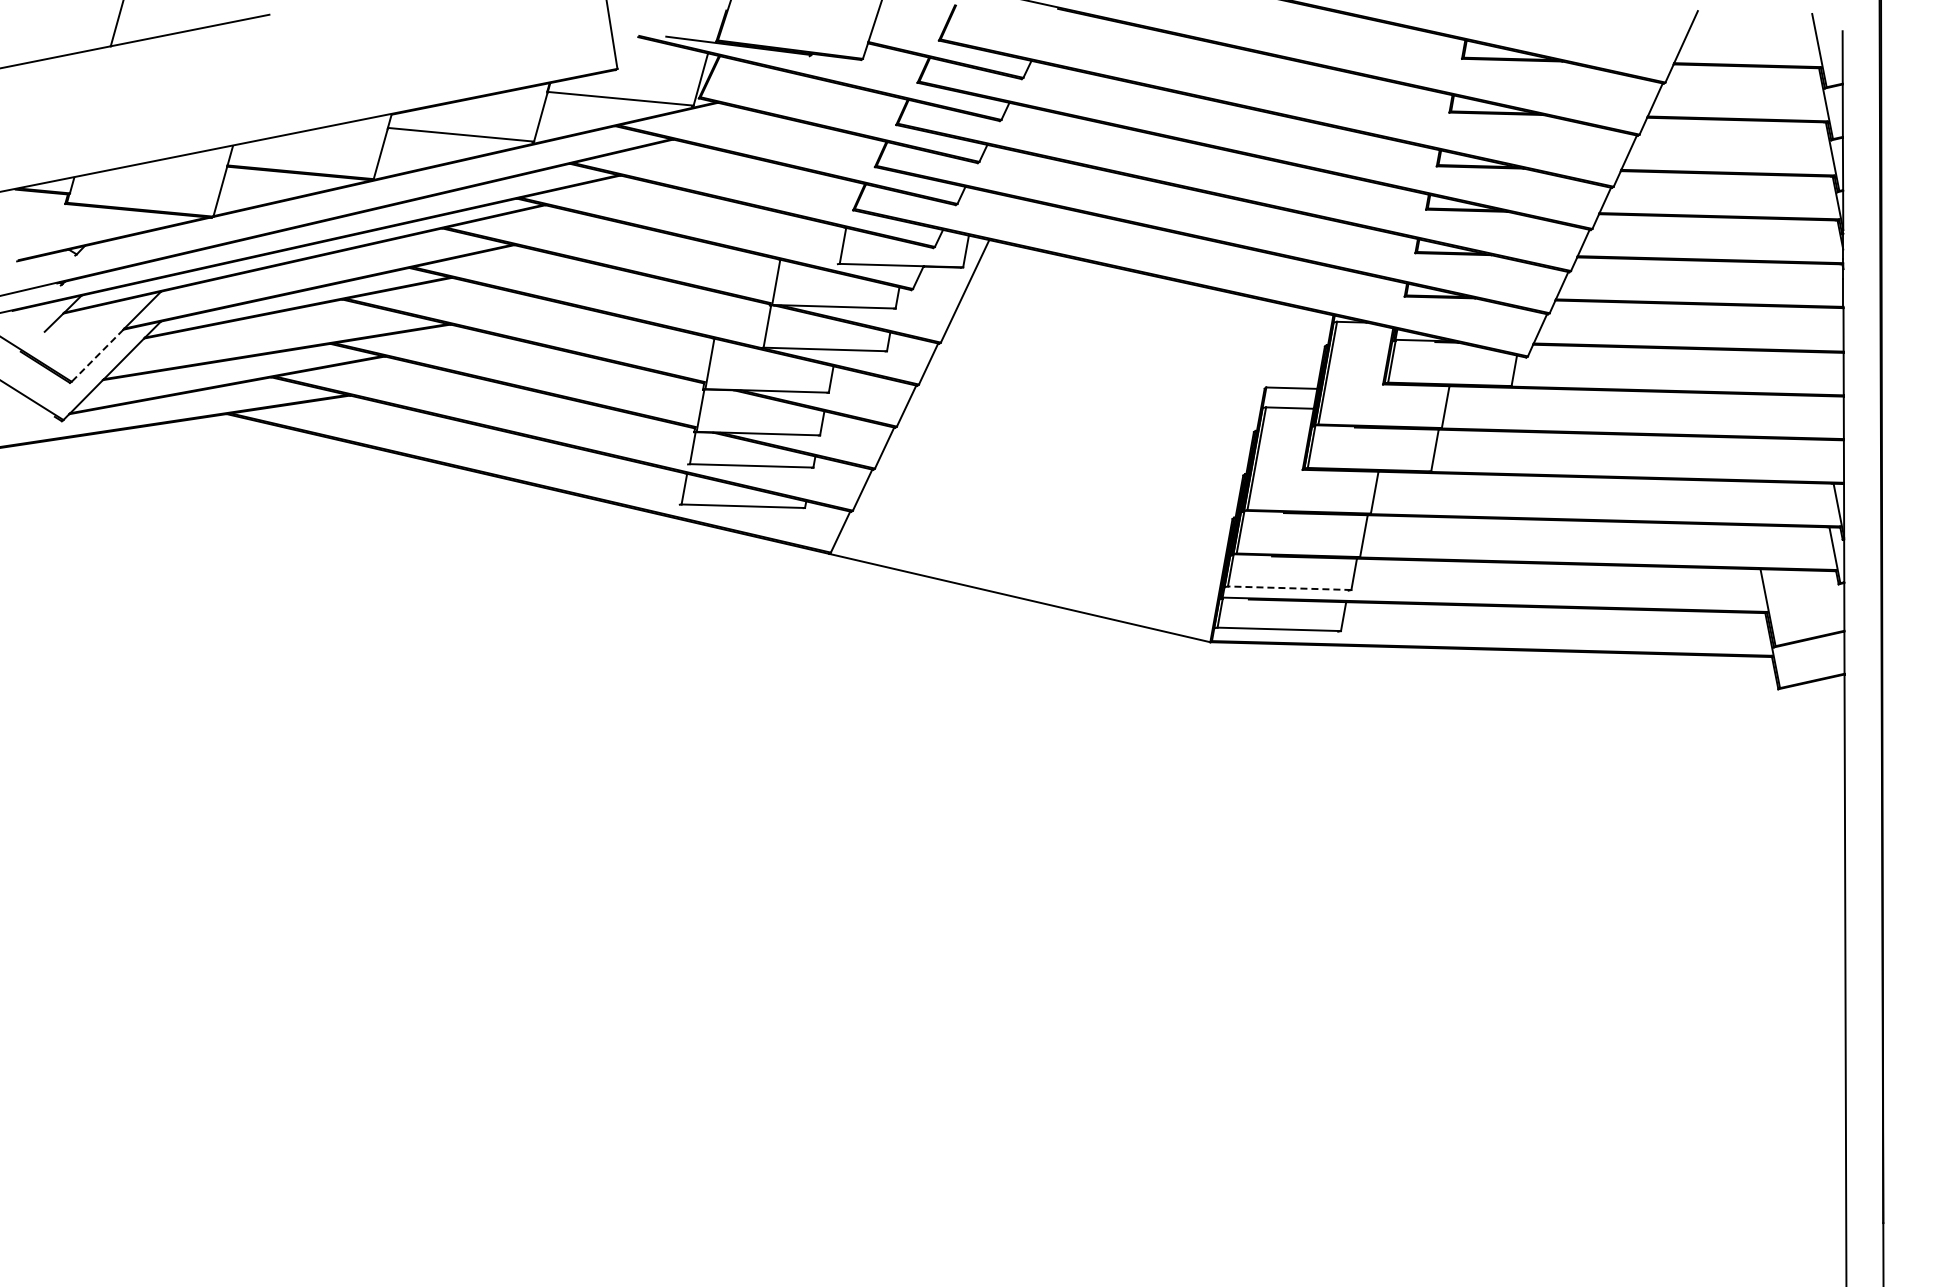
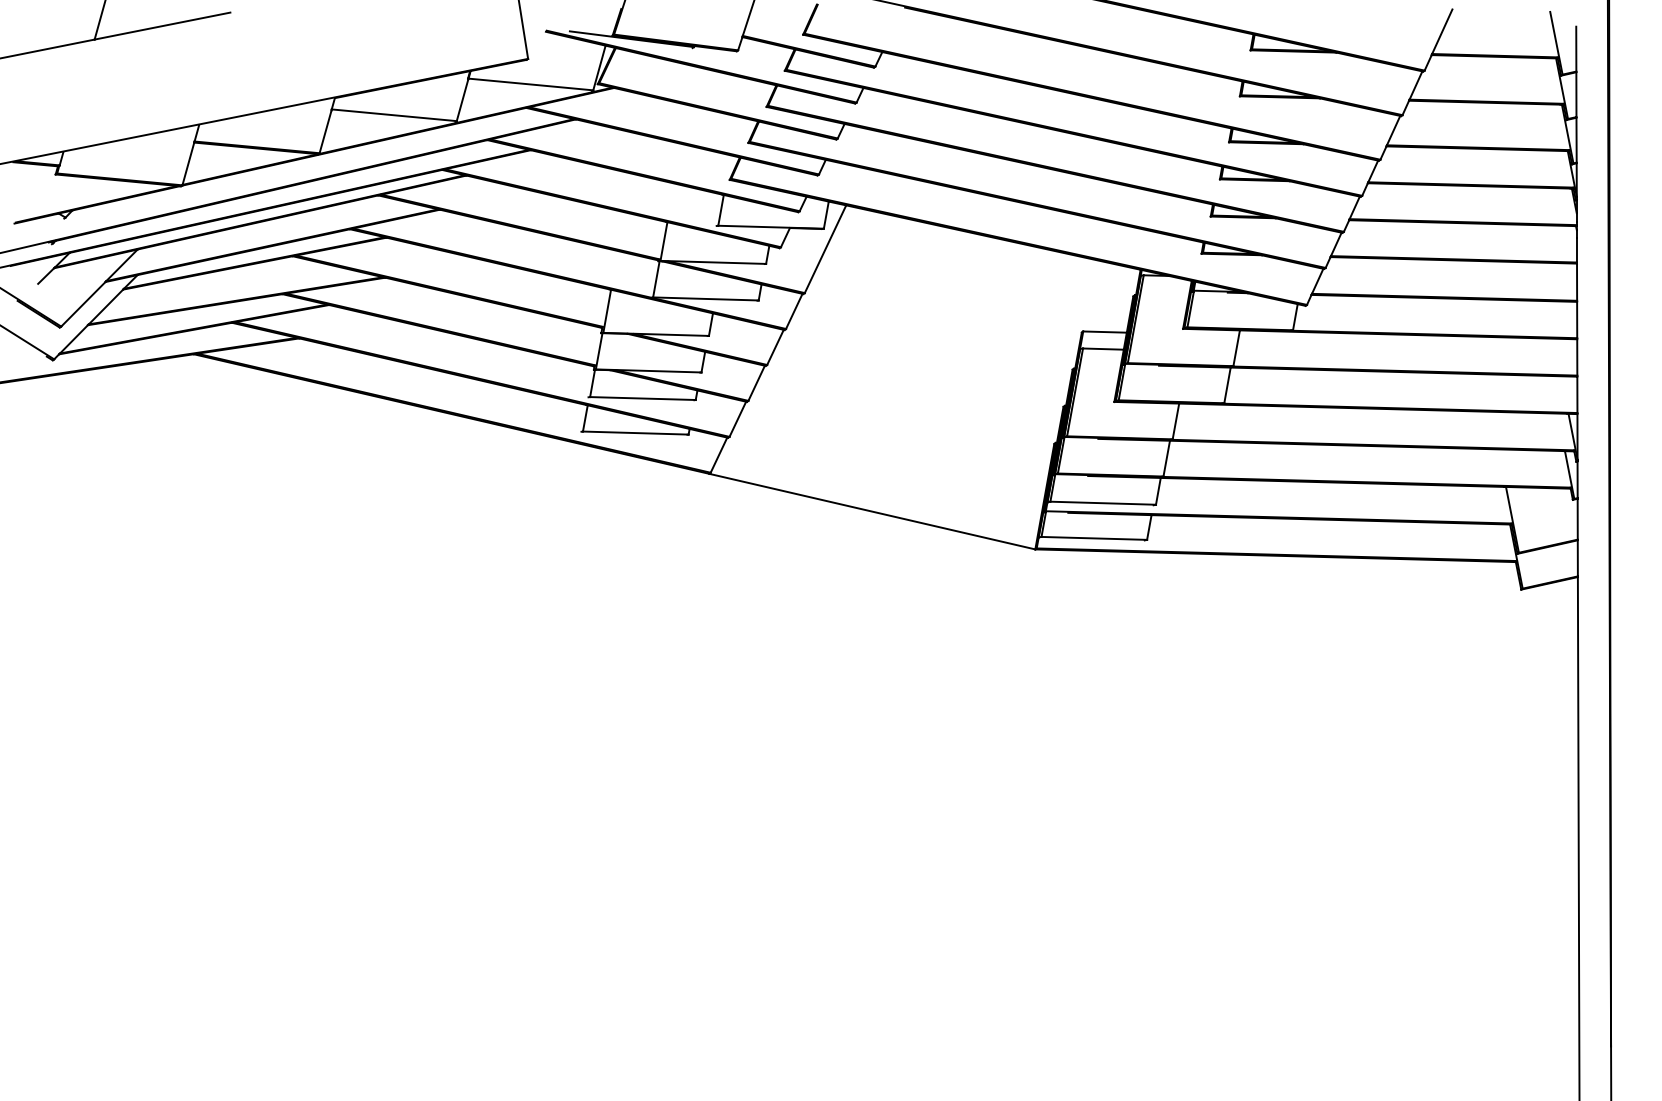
line: (97, 355) -> (83, 304), dashed -> solid
line: (1289, 588) -> (1103, 503), dashed -> solid

